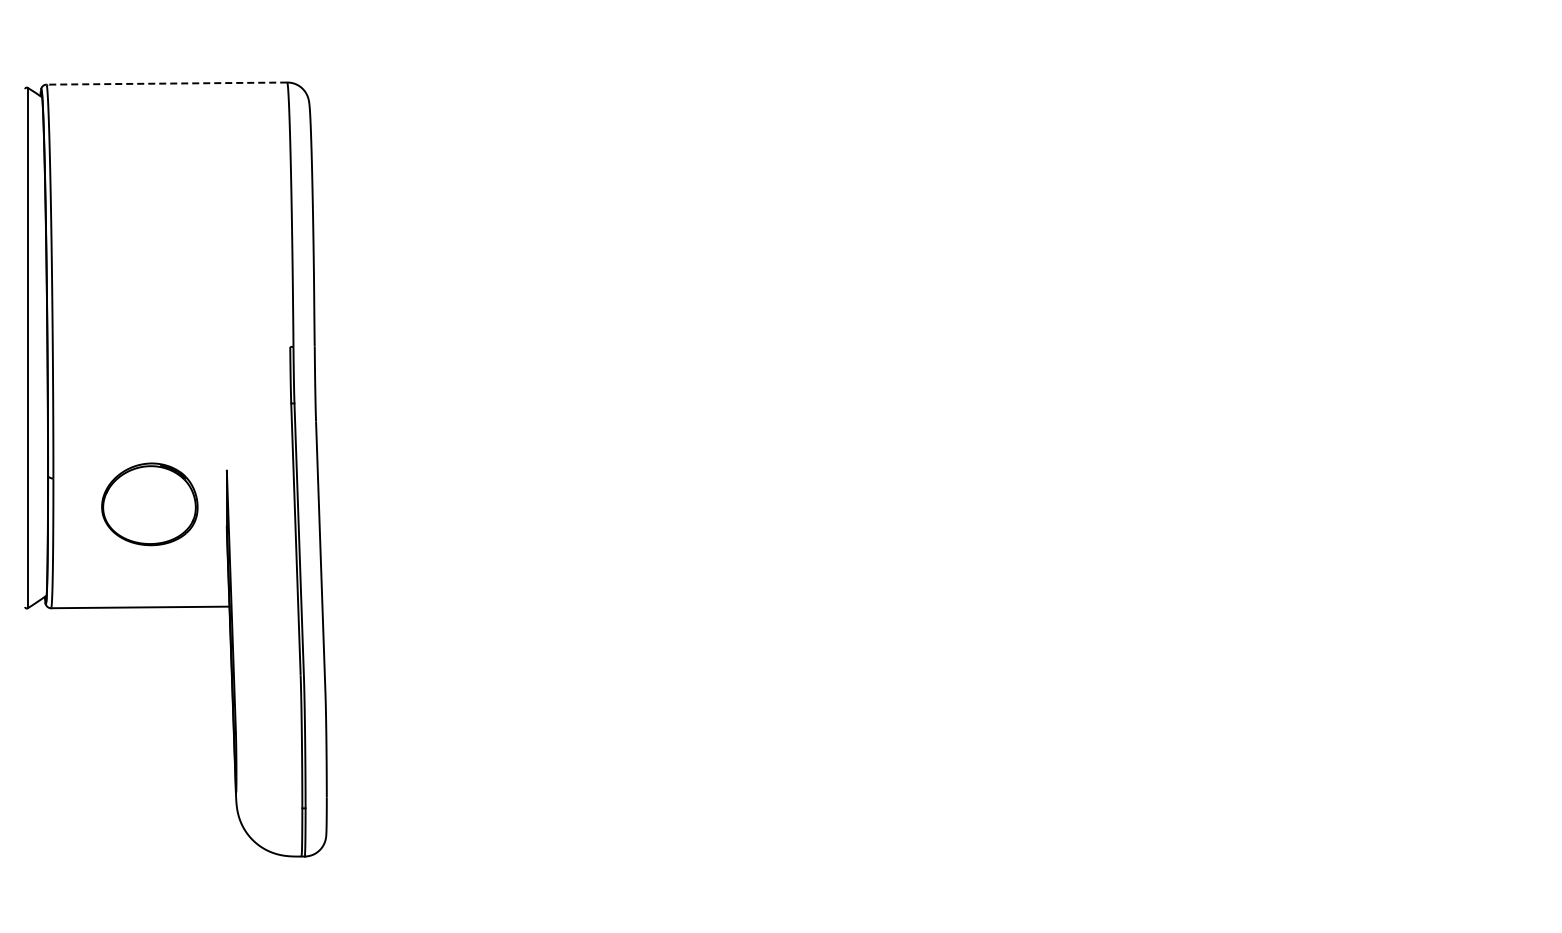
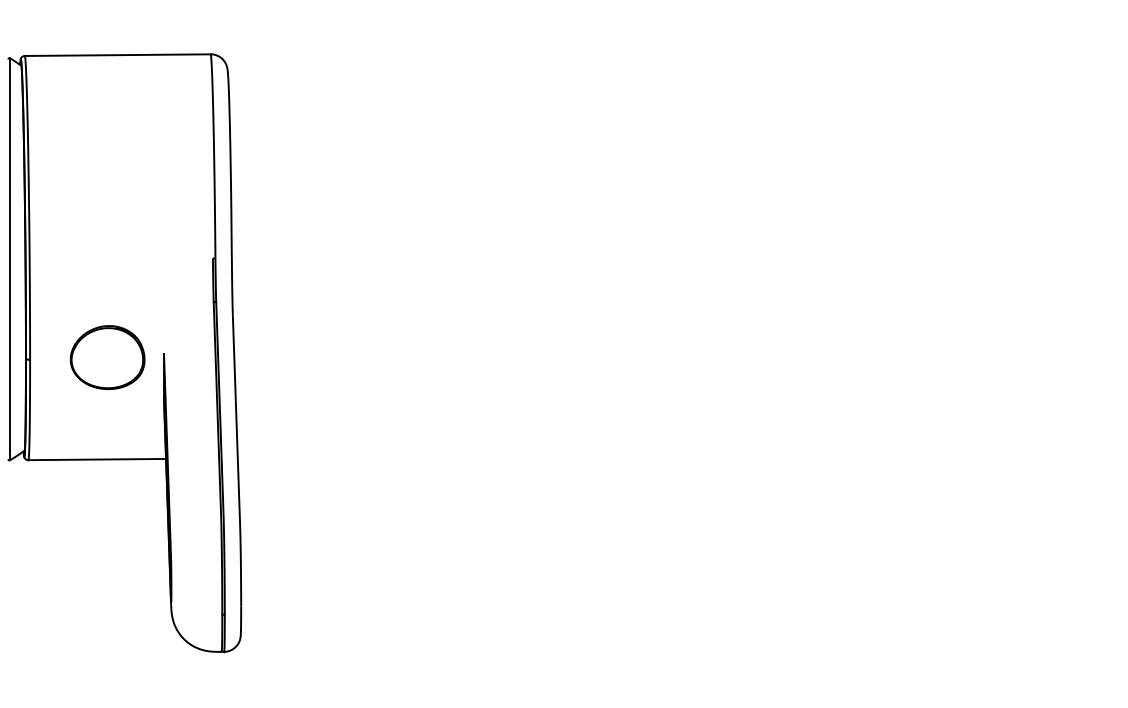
line: (166, 83) -> (117, 55), dashed -> solid
part: (149, 504) -> (107, 357), moved

